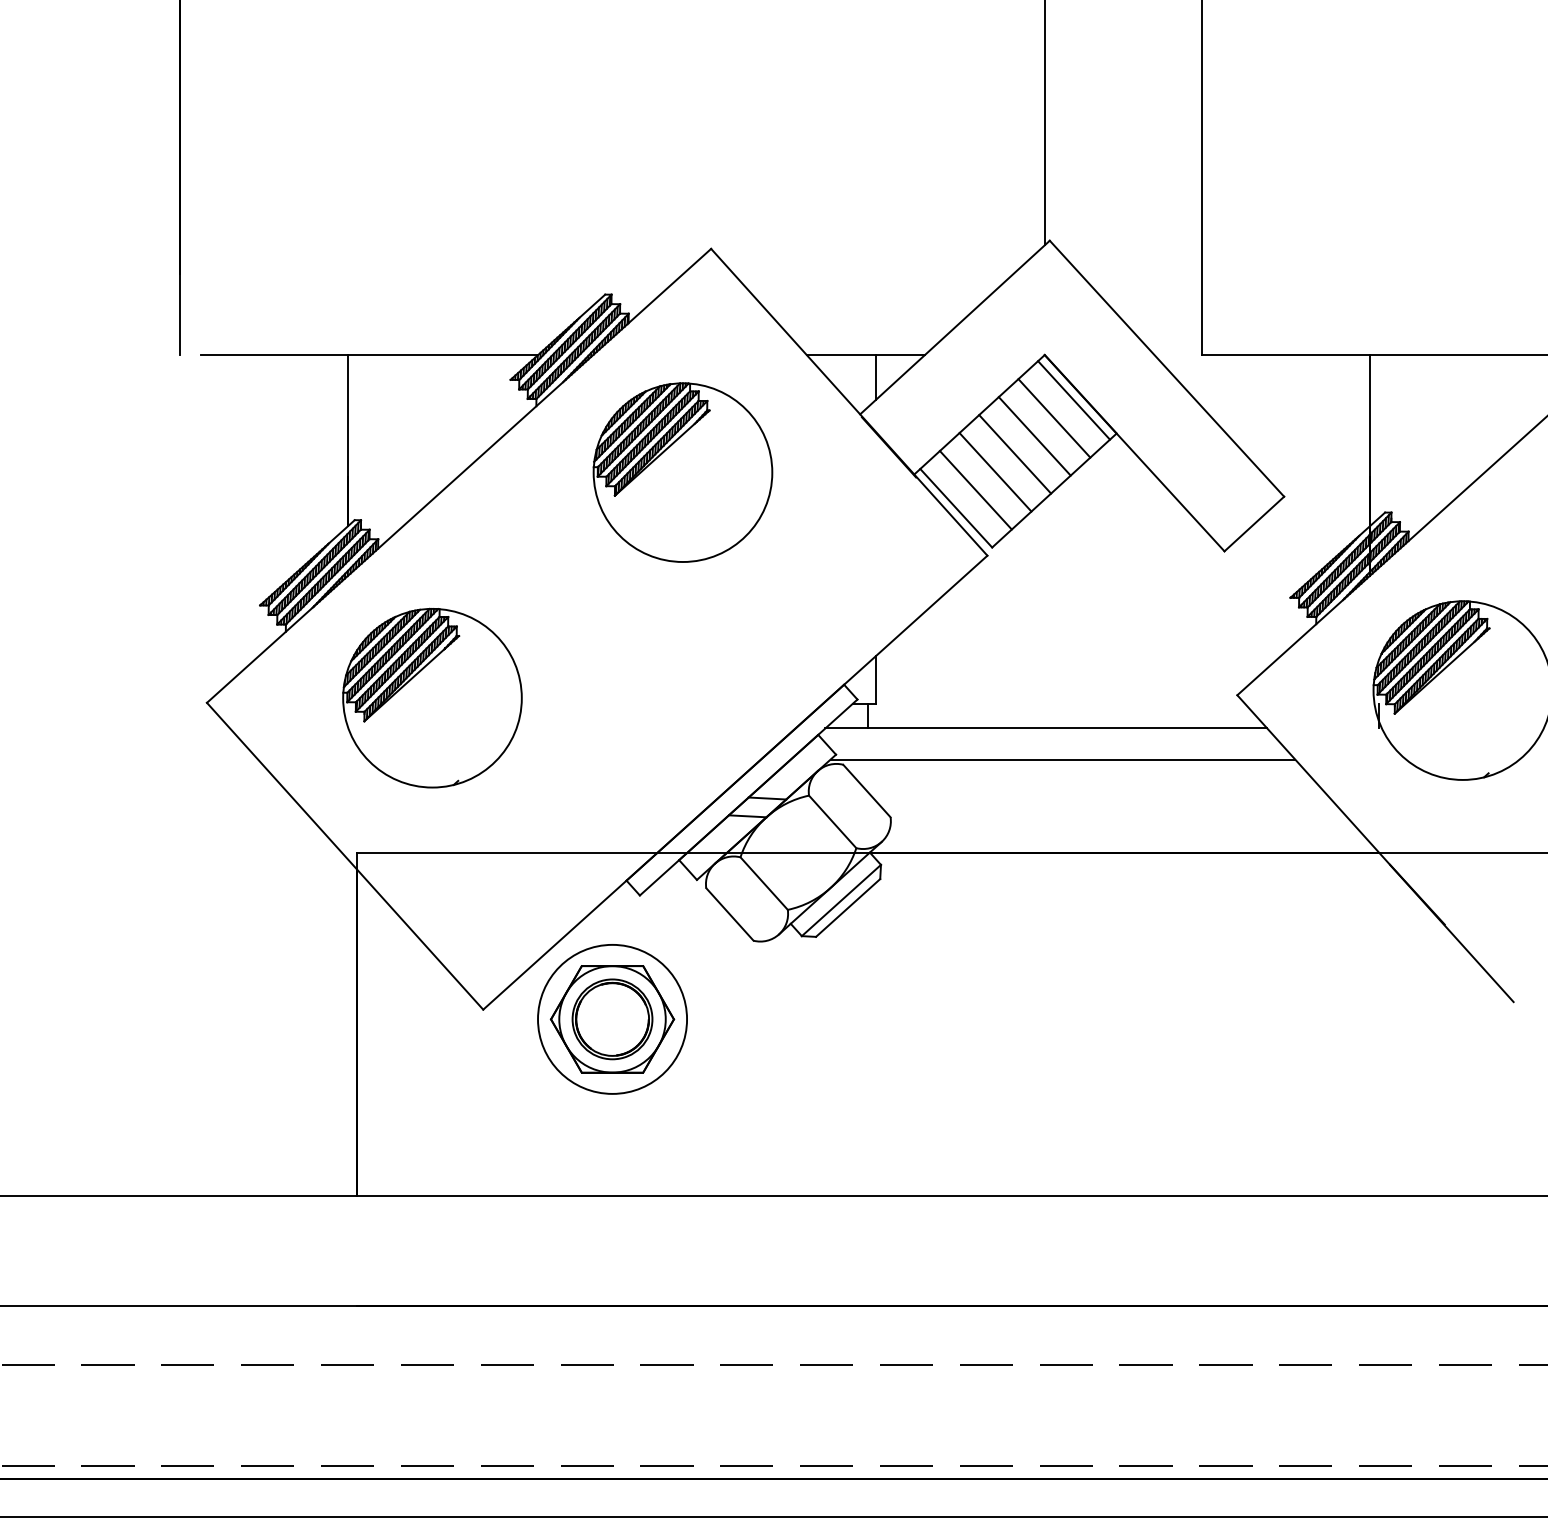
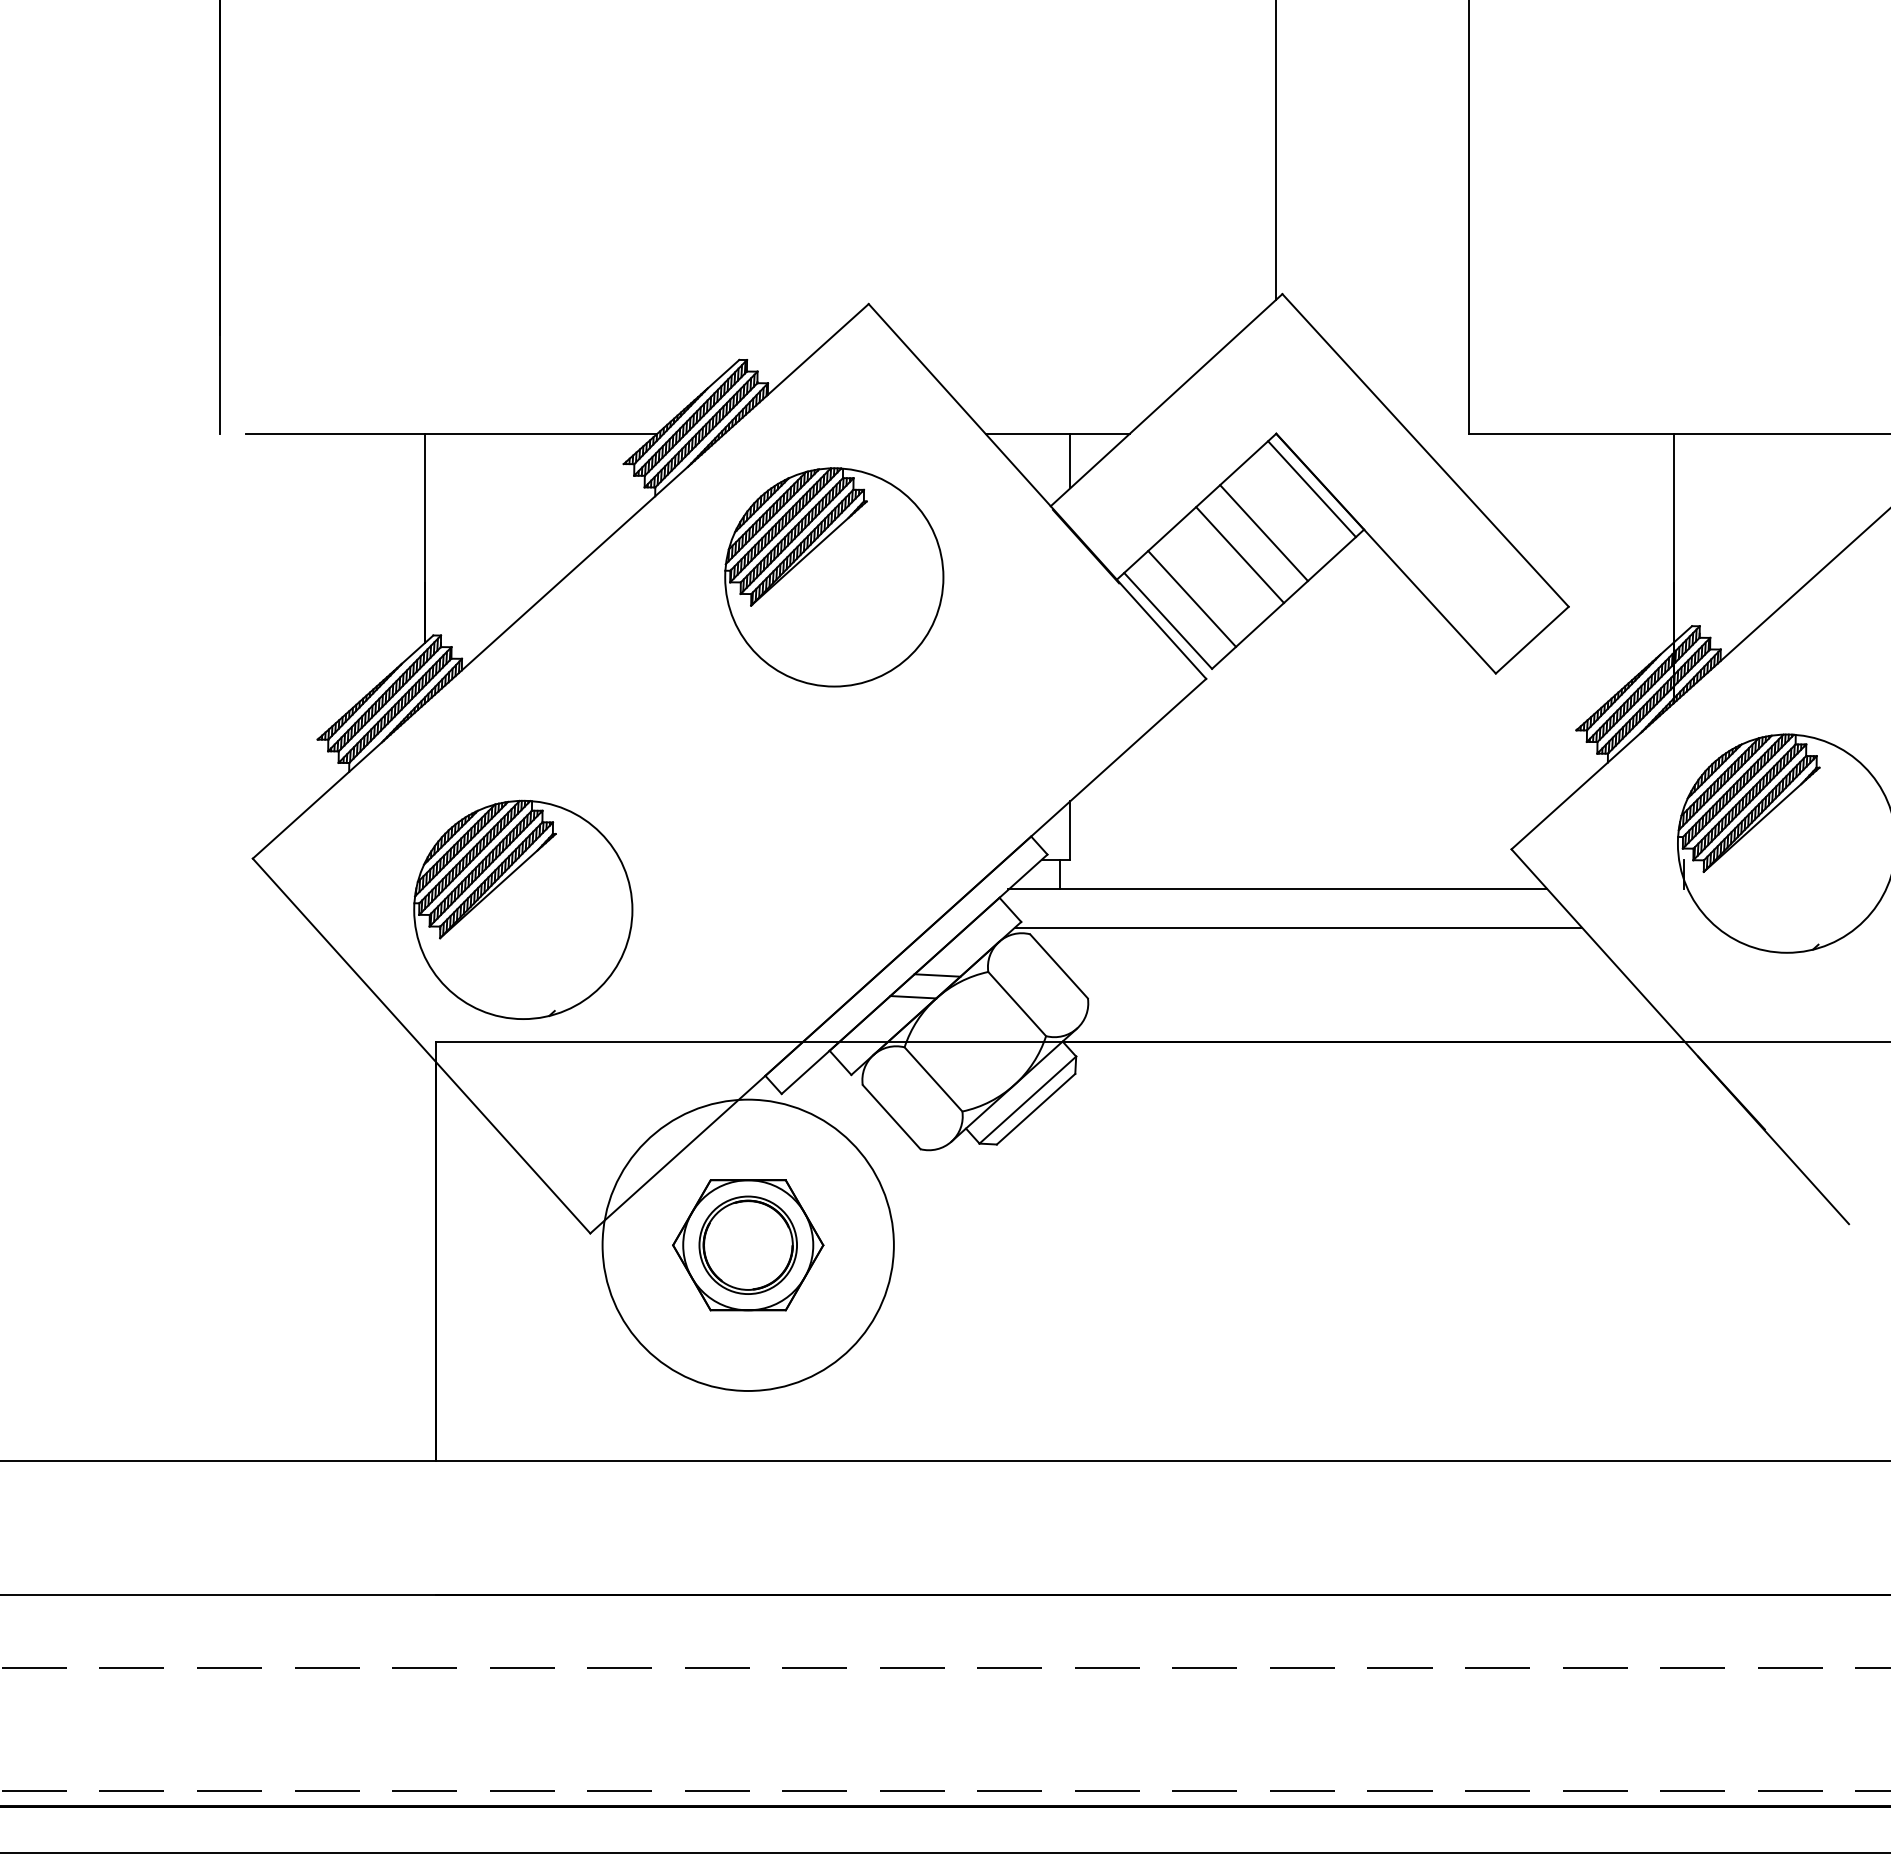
line: (1053, 418) -> (1287, 511), removed
line: (995, 471) -> (1216, 576), removed
part: (432, 697) -> (523, 909), moved
circle: (612, 1019) -> (748, 1245), size x1.6

